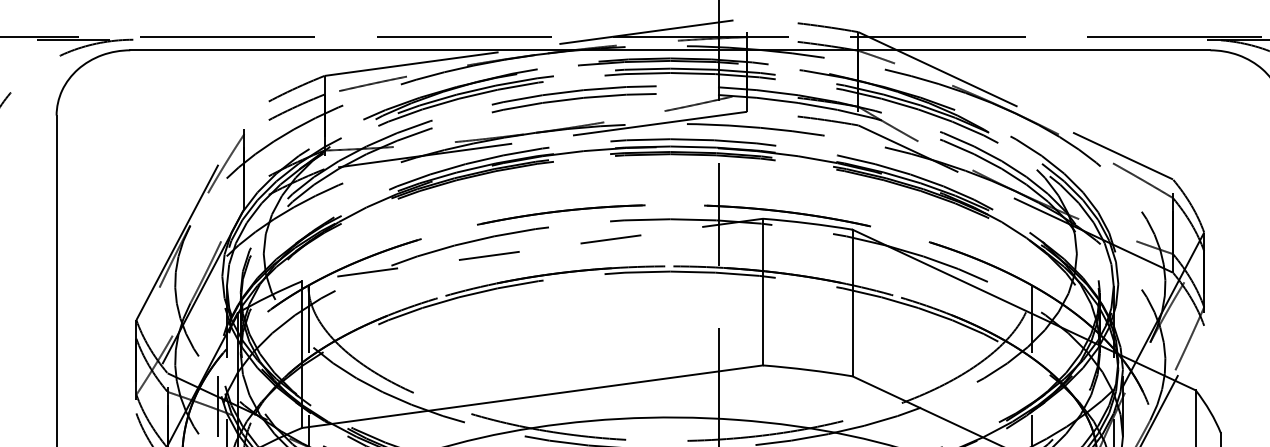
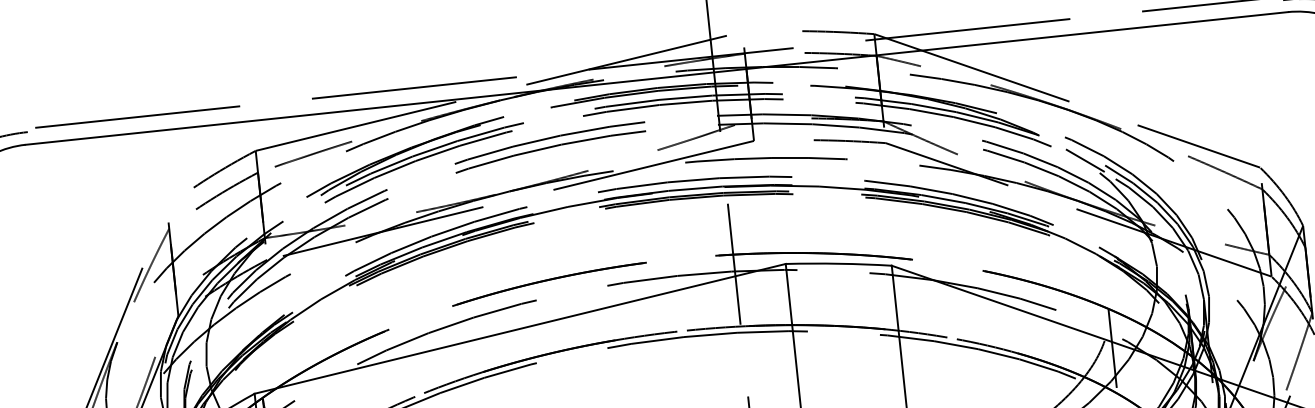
line: (1025, 157) -> (1085, 160), added
line: (532, 250) -> (520, 329), dashed -> solid

